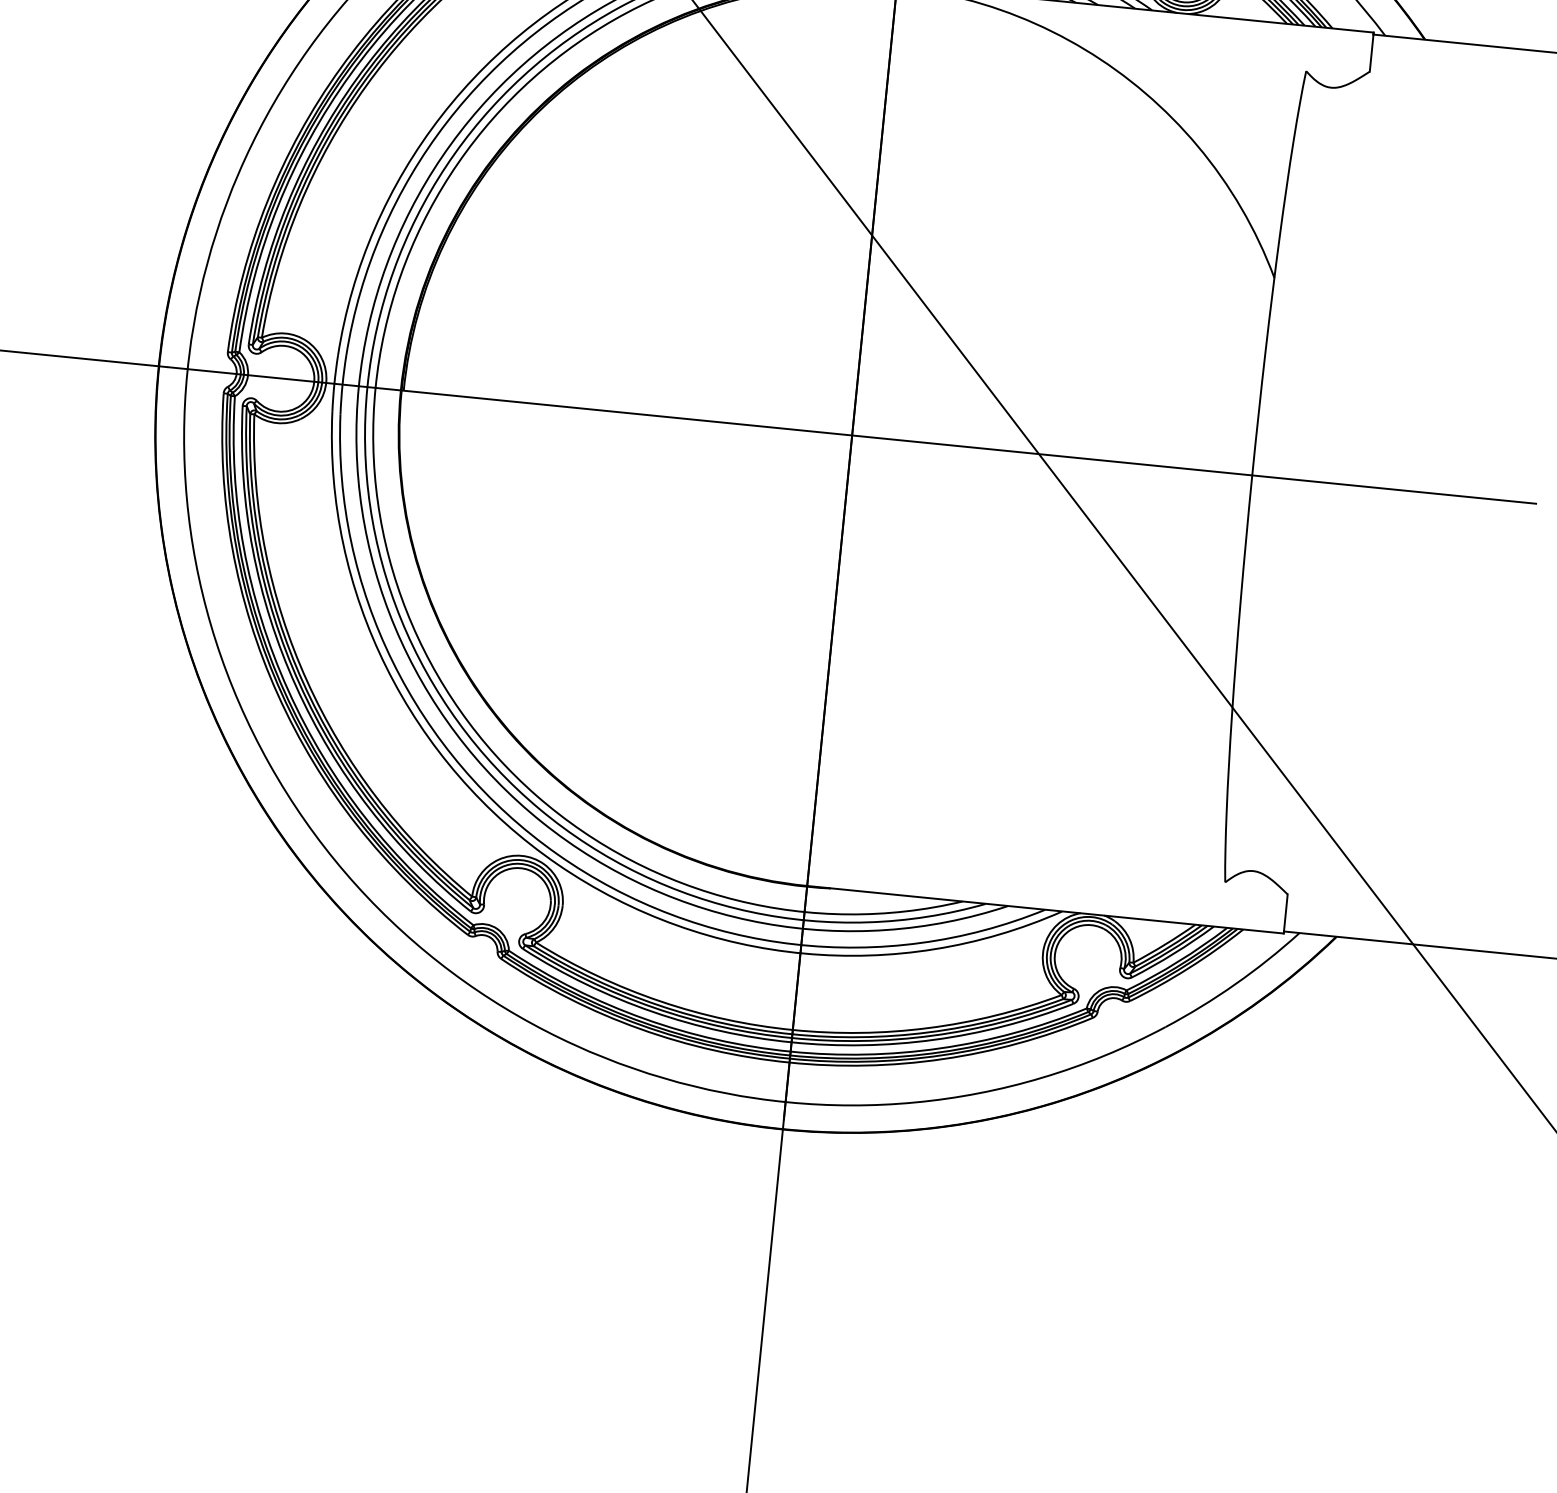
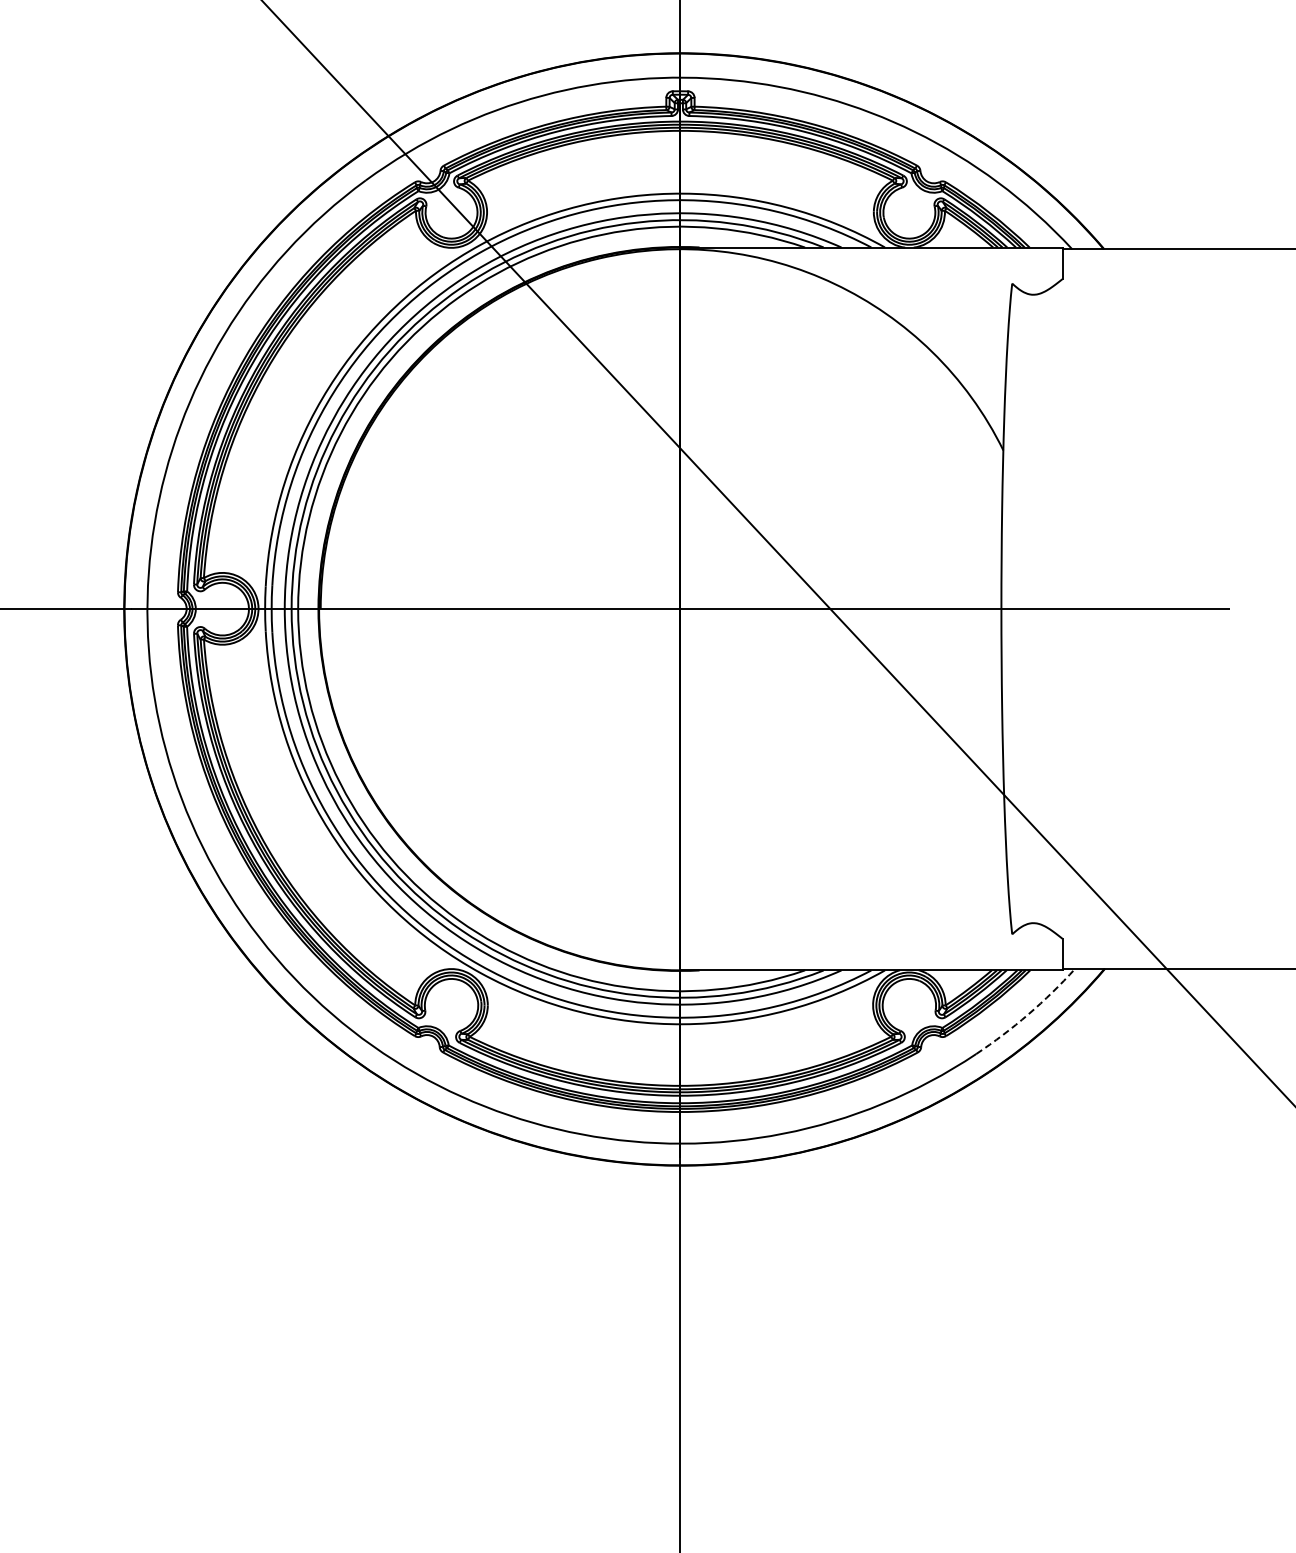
arc: (1235, 984) -> (1028, 1014), solid -> dashed

